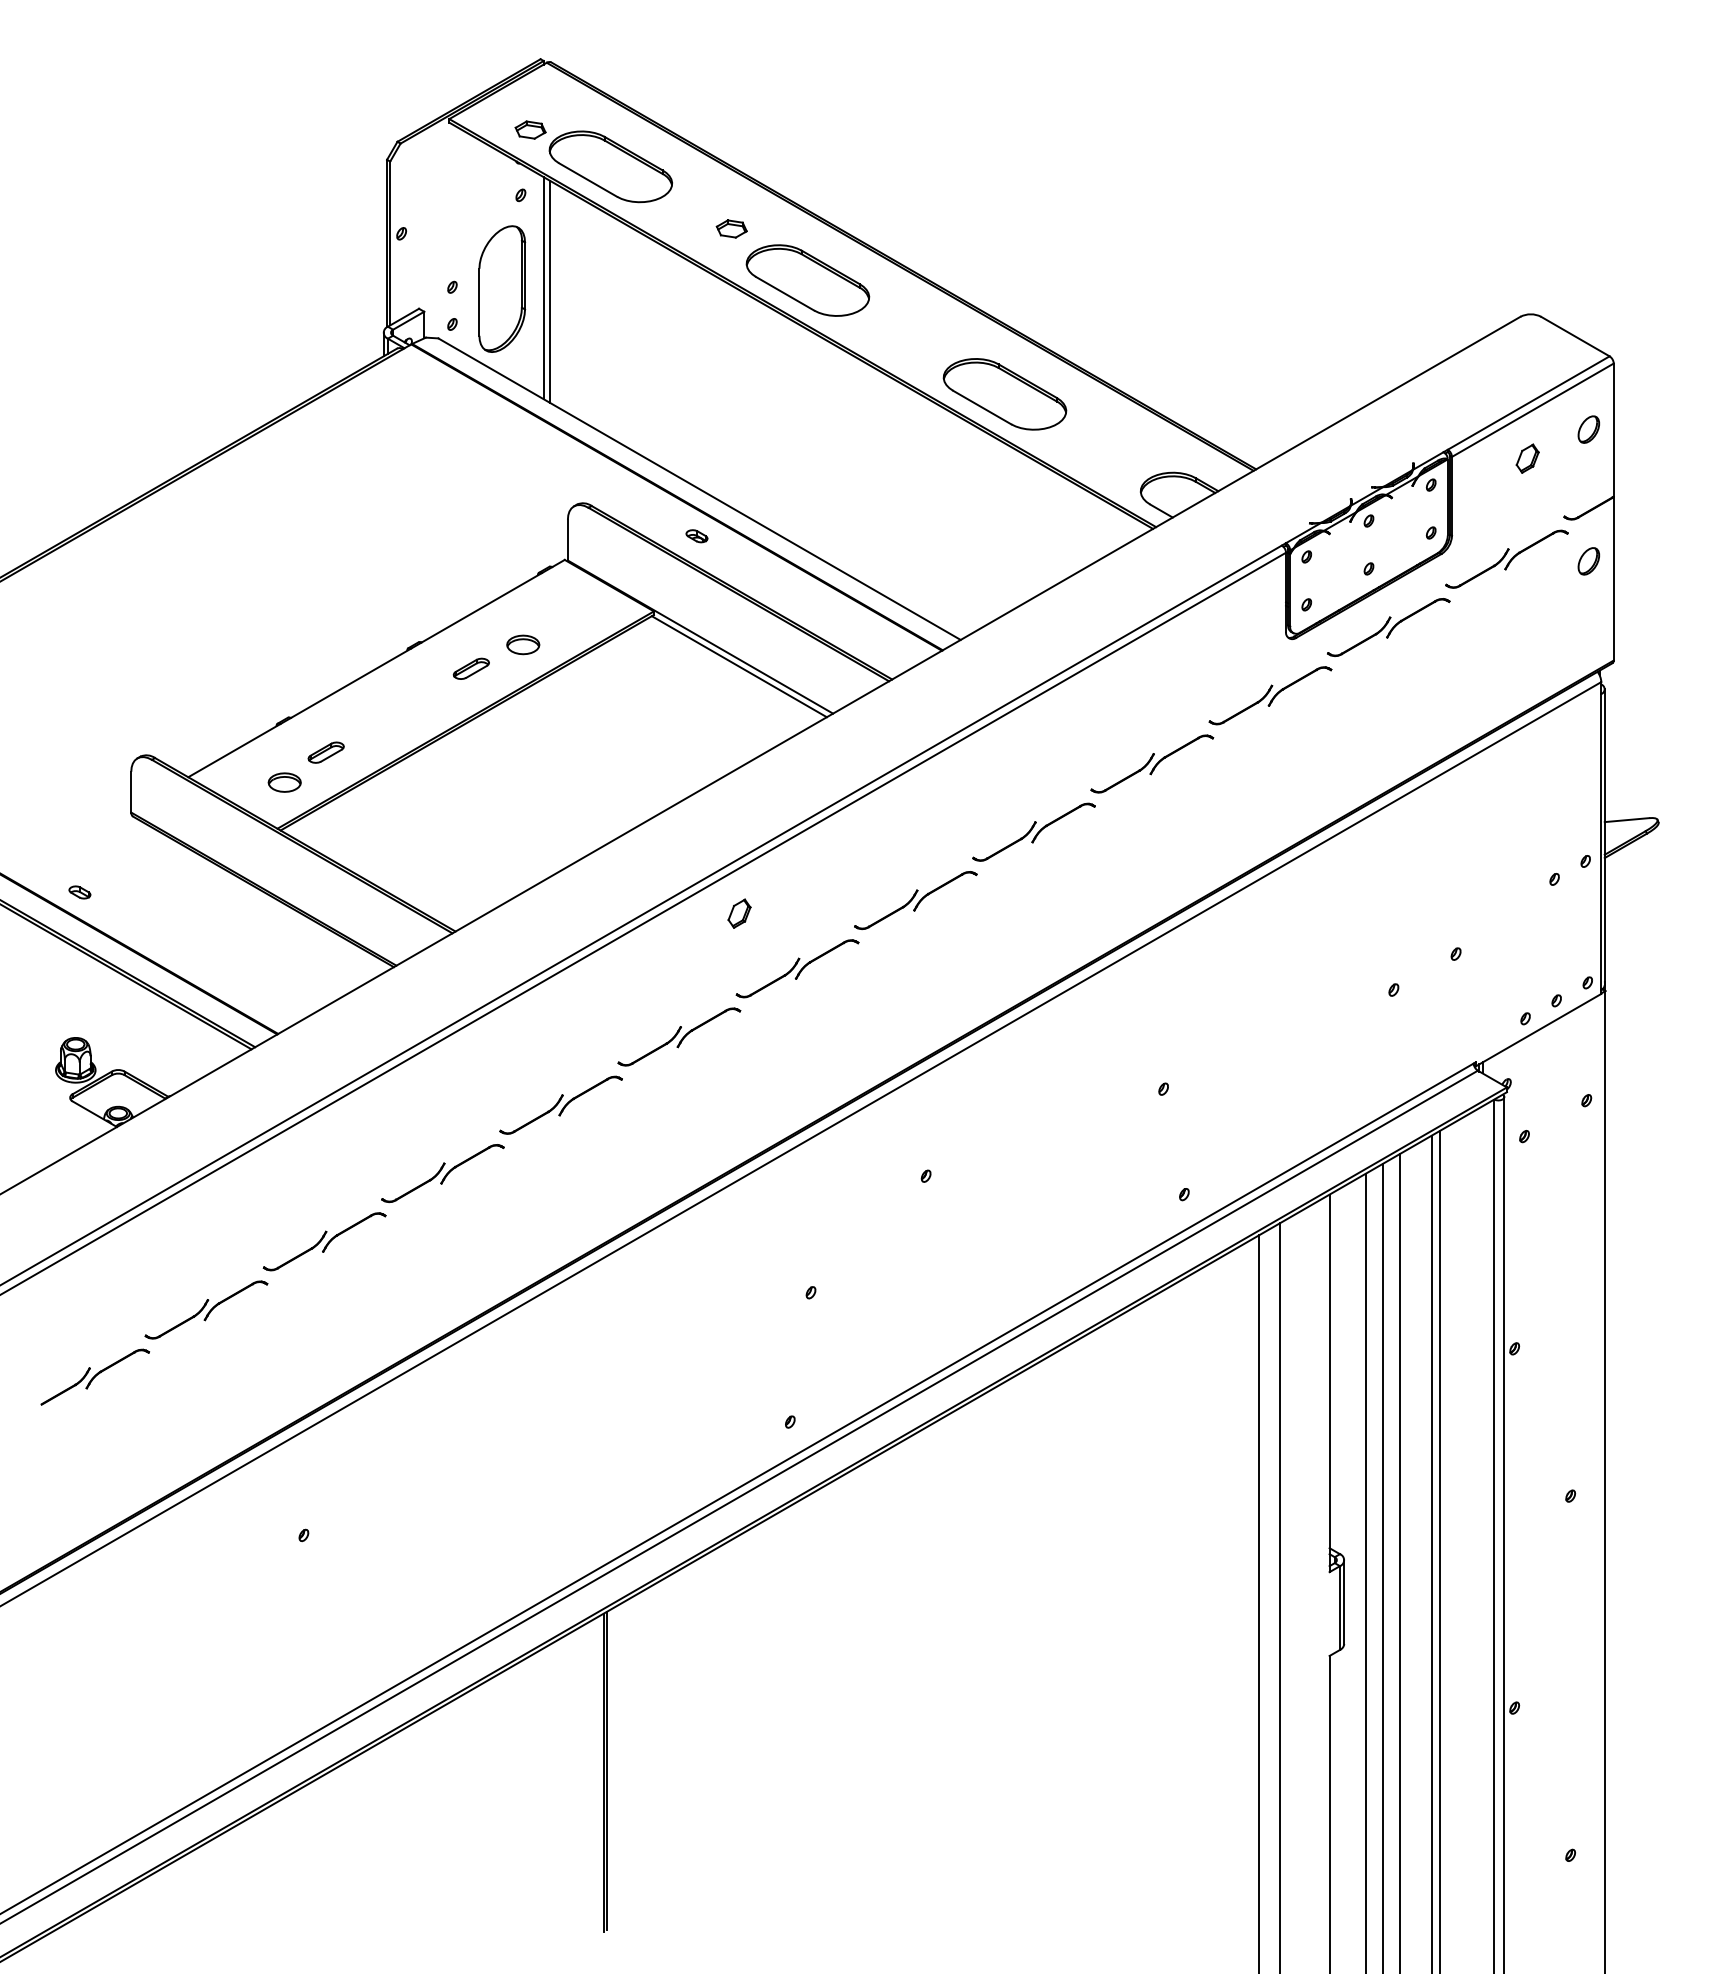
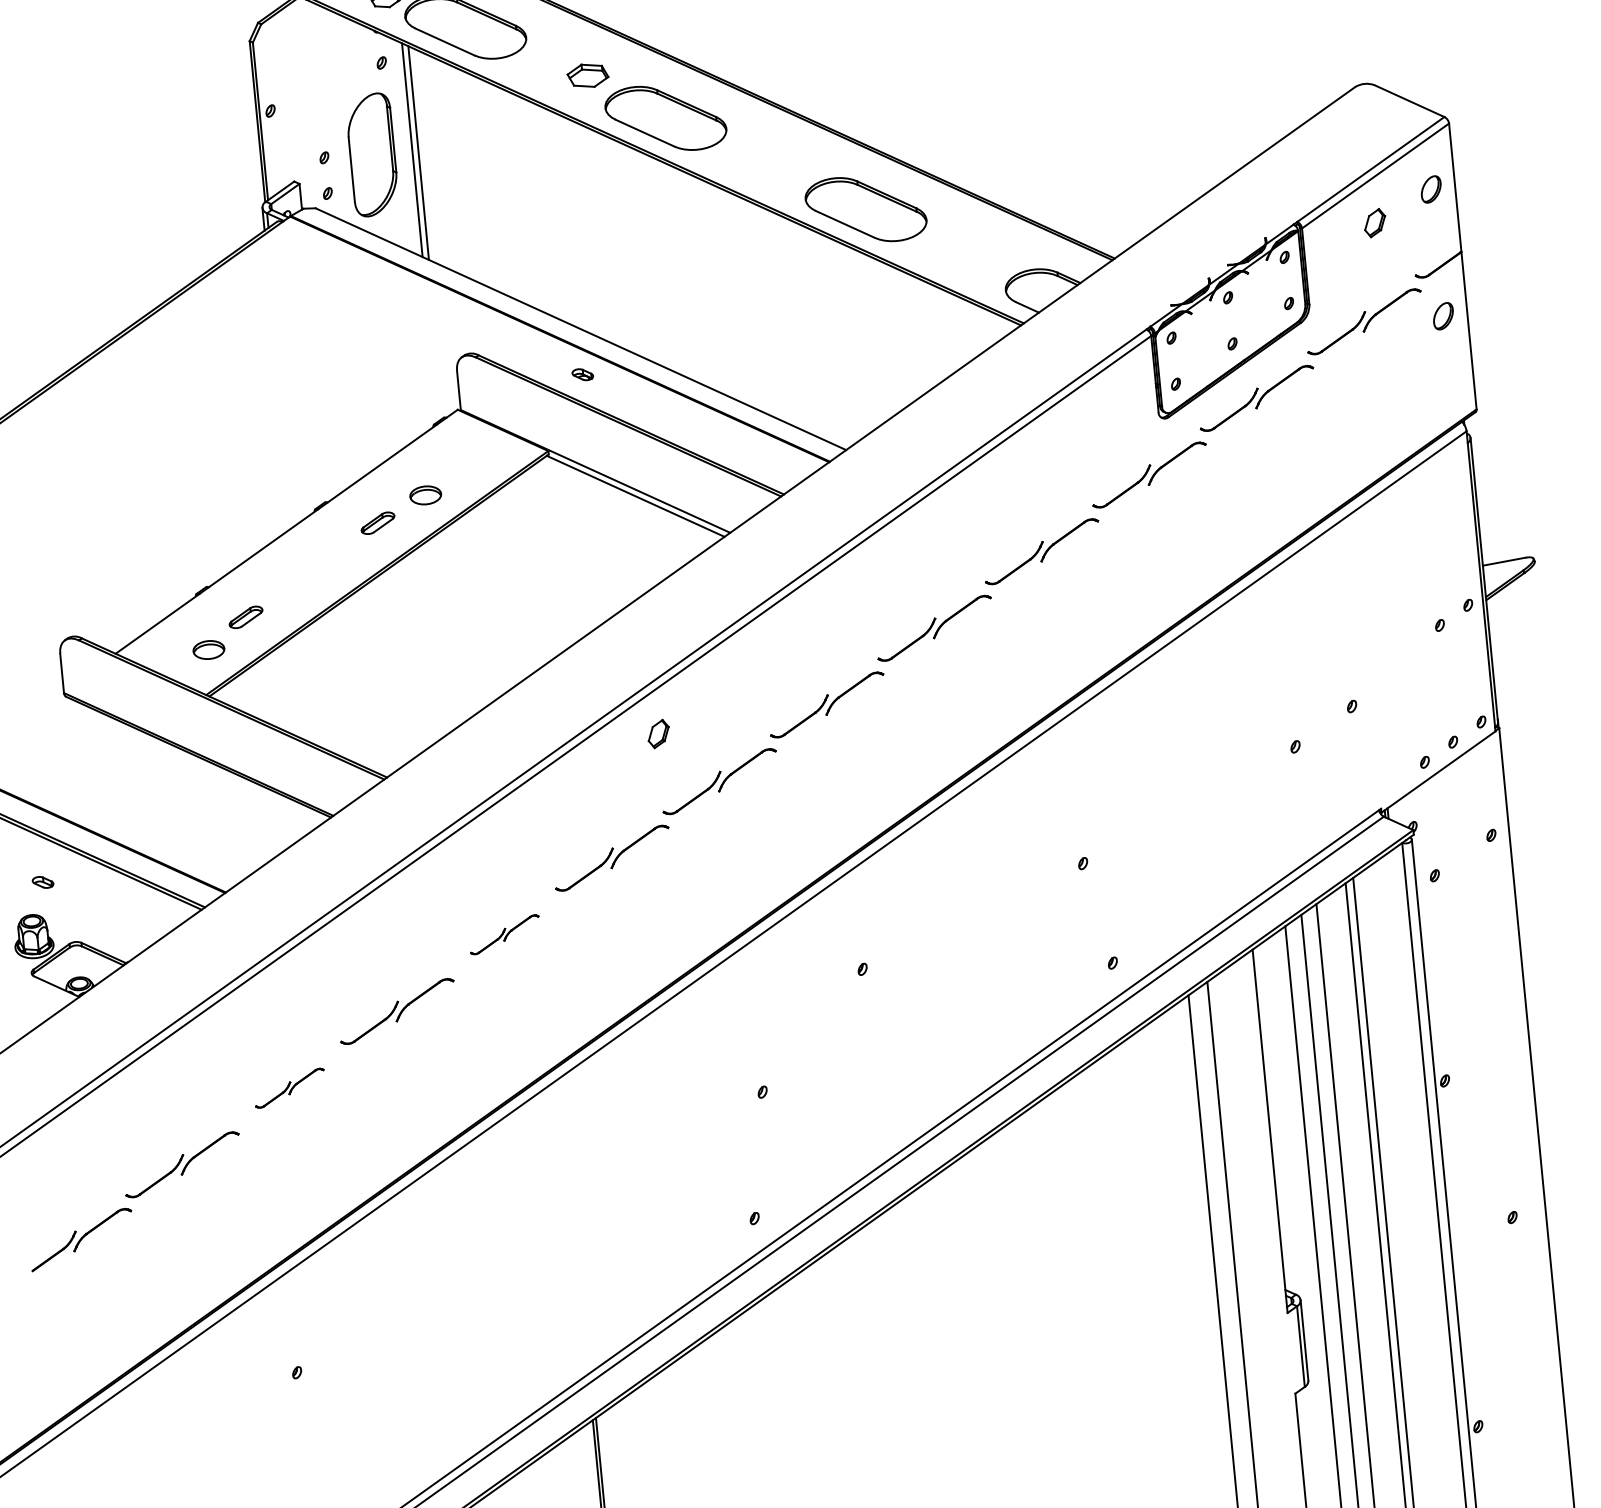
part: (731, 228) -> (587, 75), size x1.4
part: (79, 892) -> (42, 882), moved
part: (560, 1104) -> (504, 934), size x0.6
part: (324, 1241) -> (289, 1087), size x0.6

